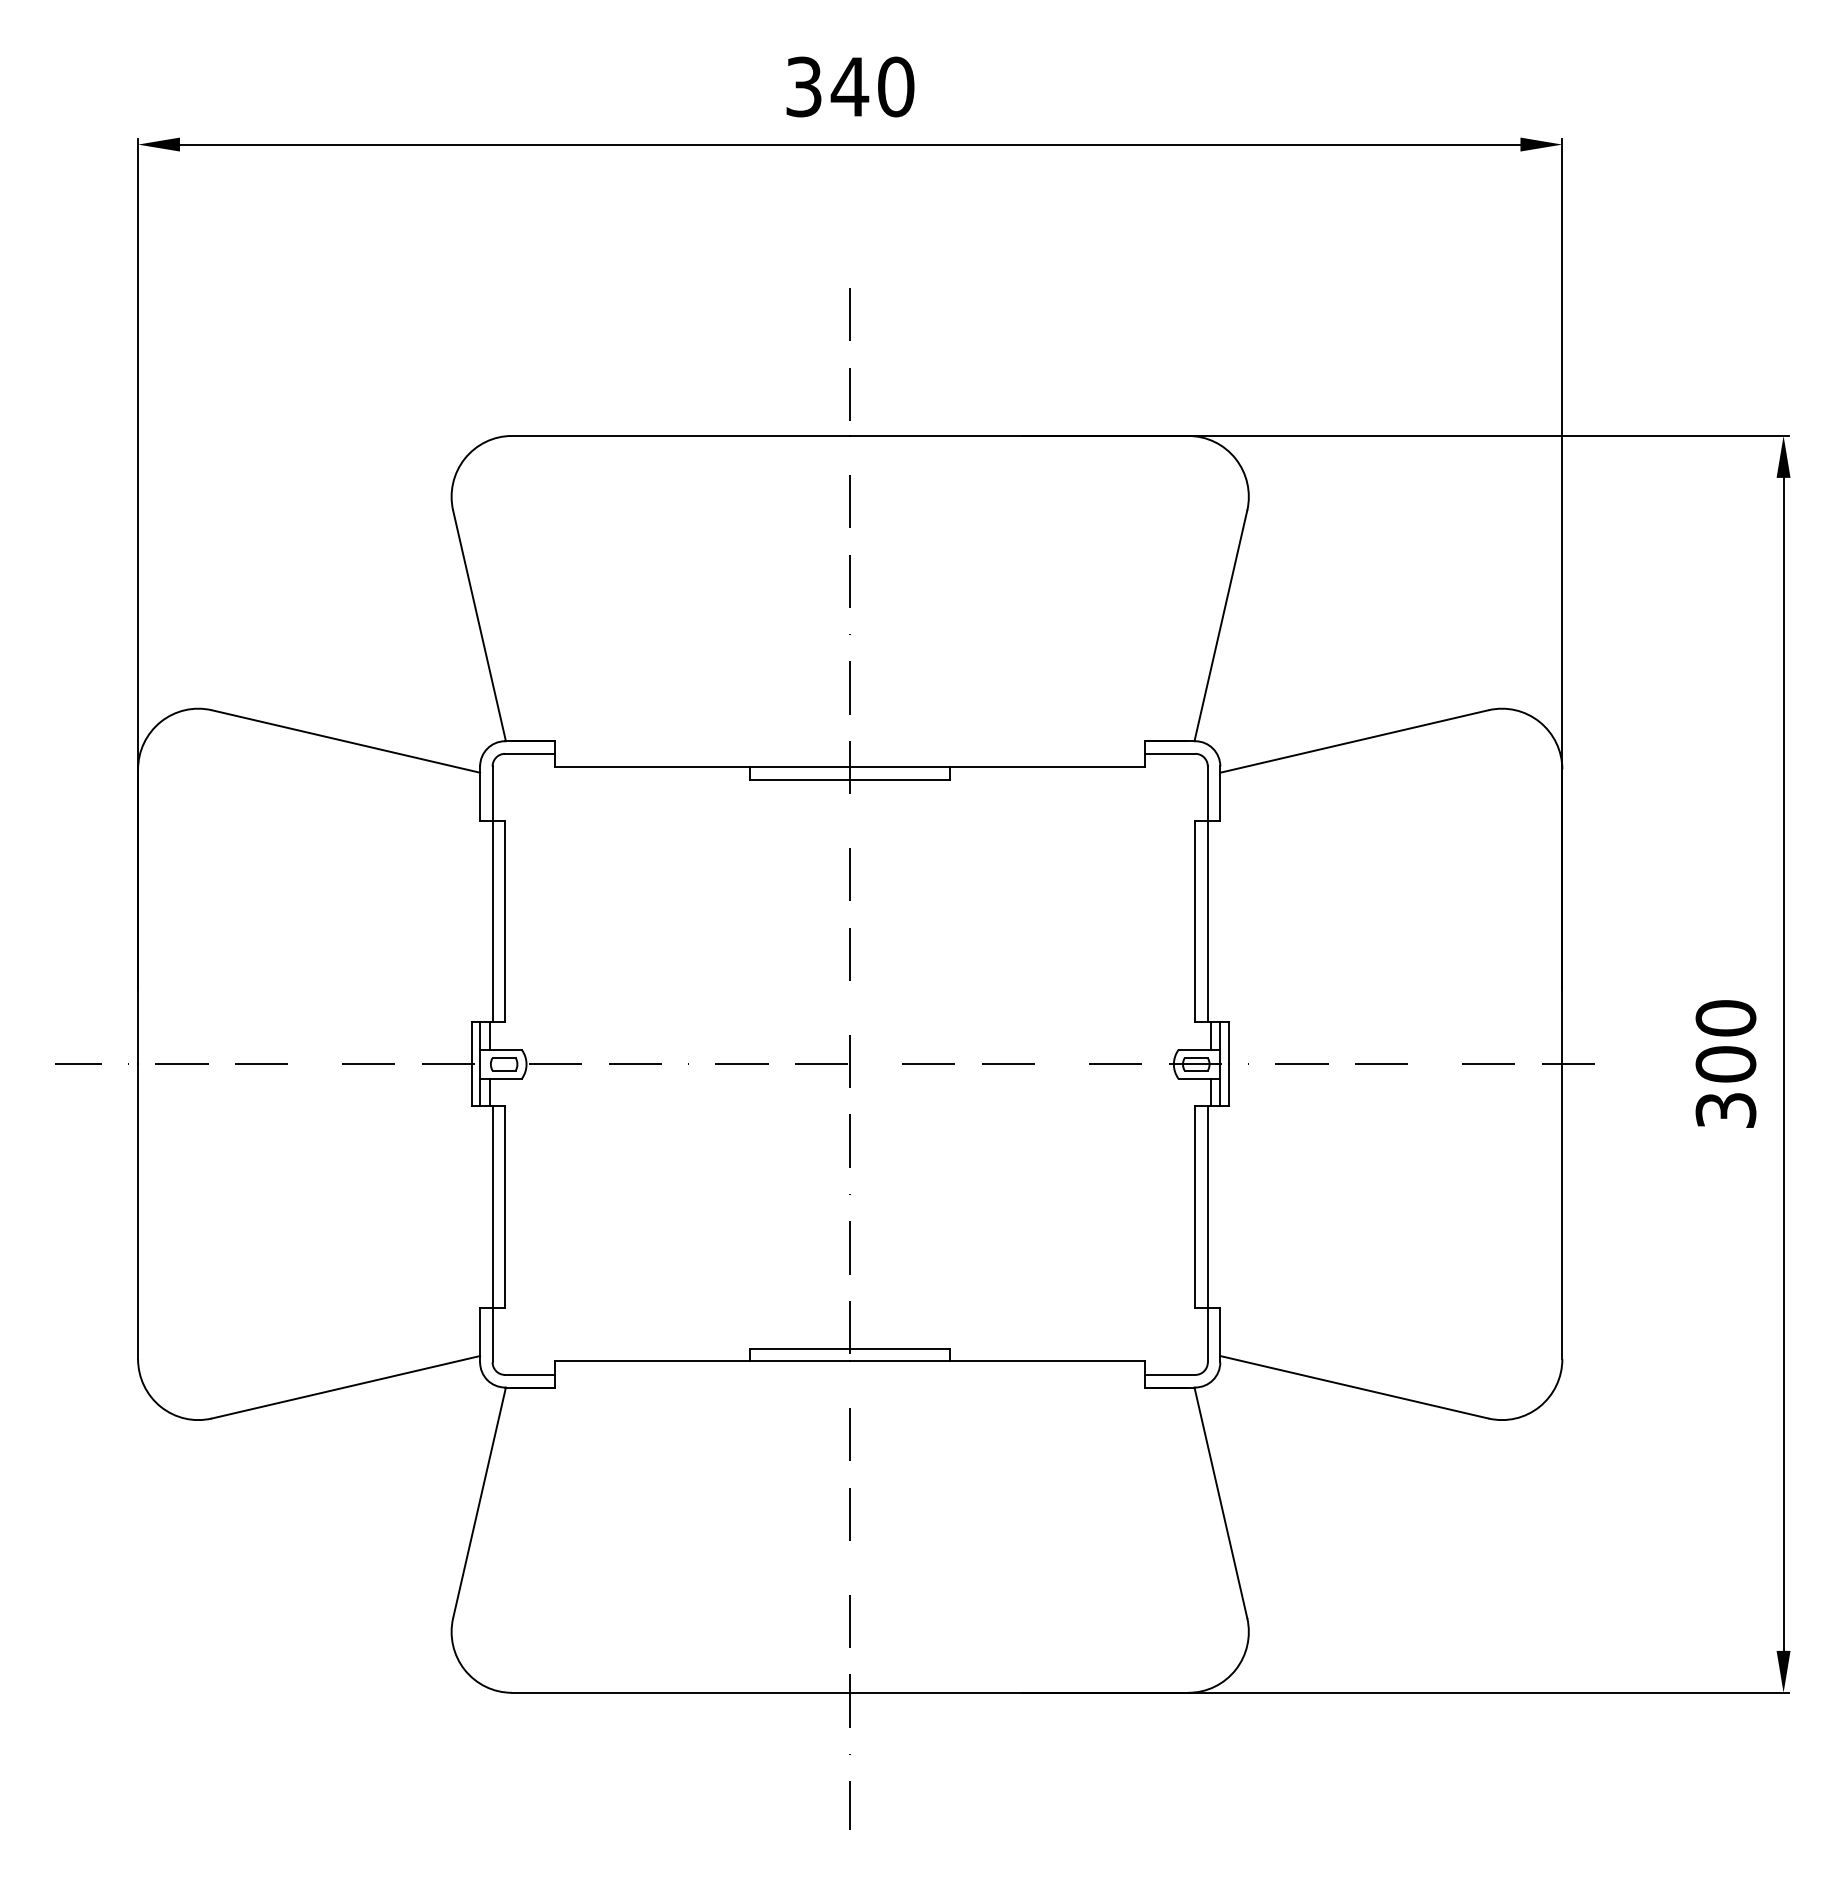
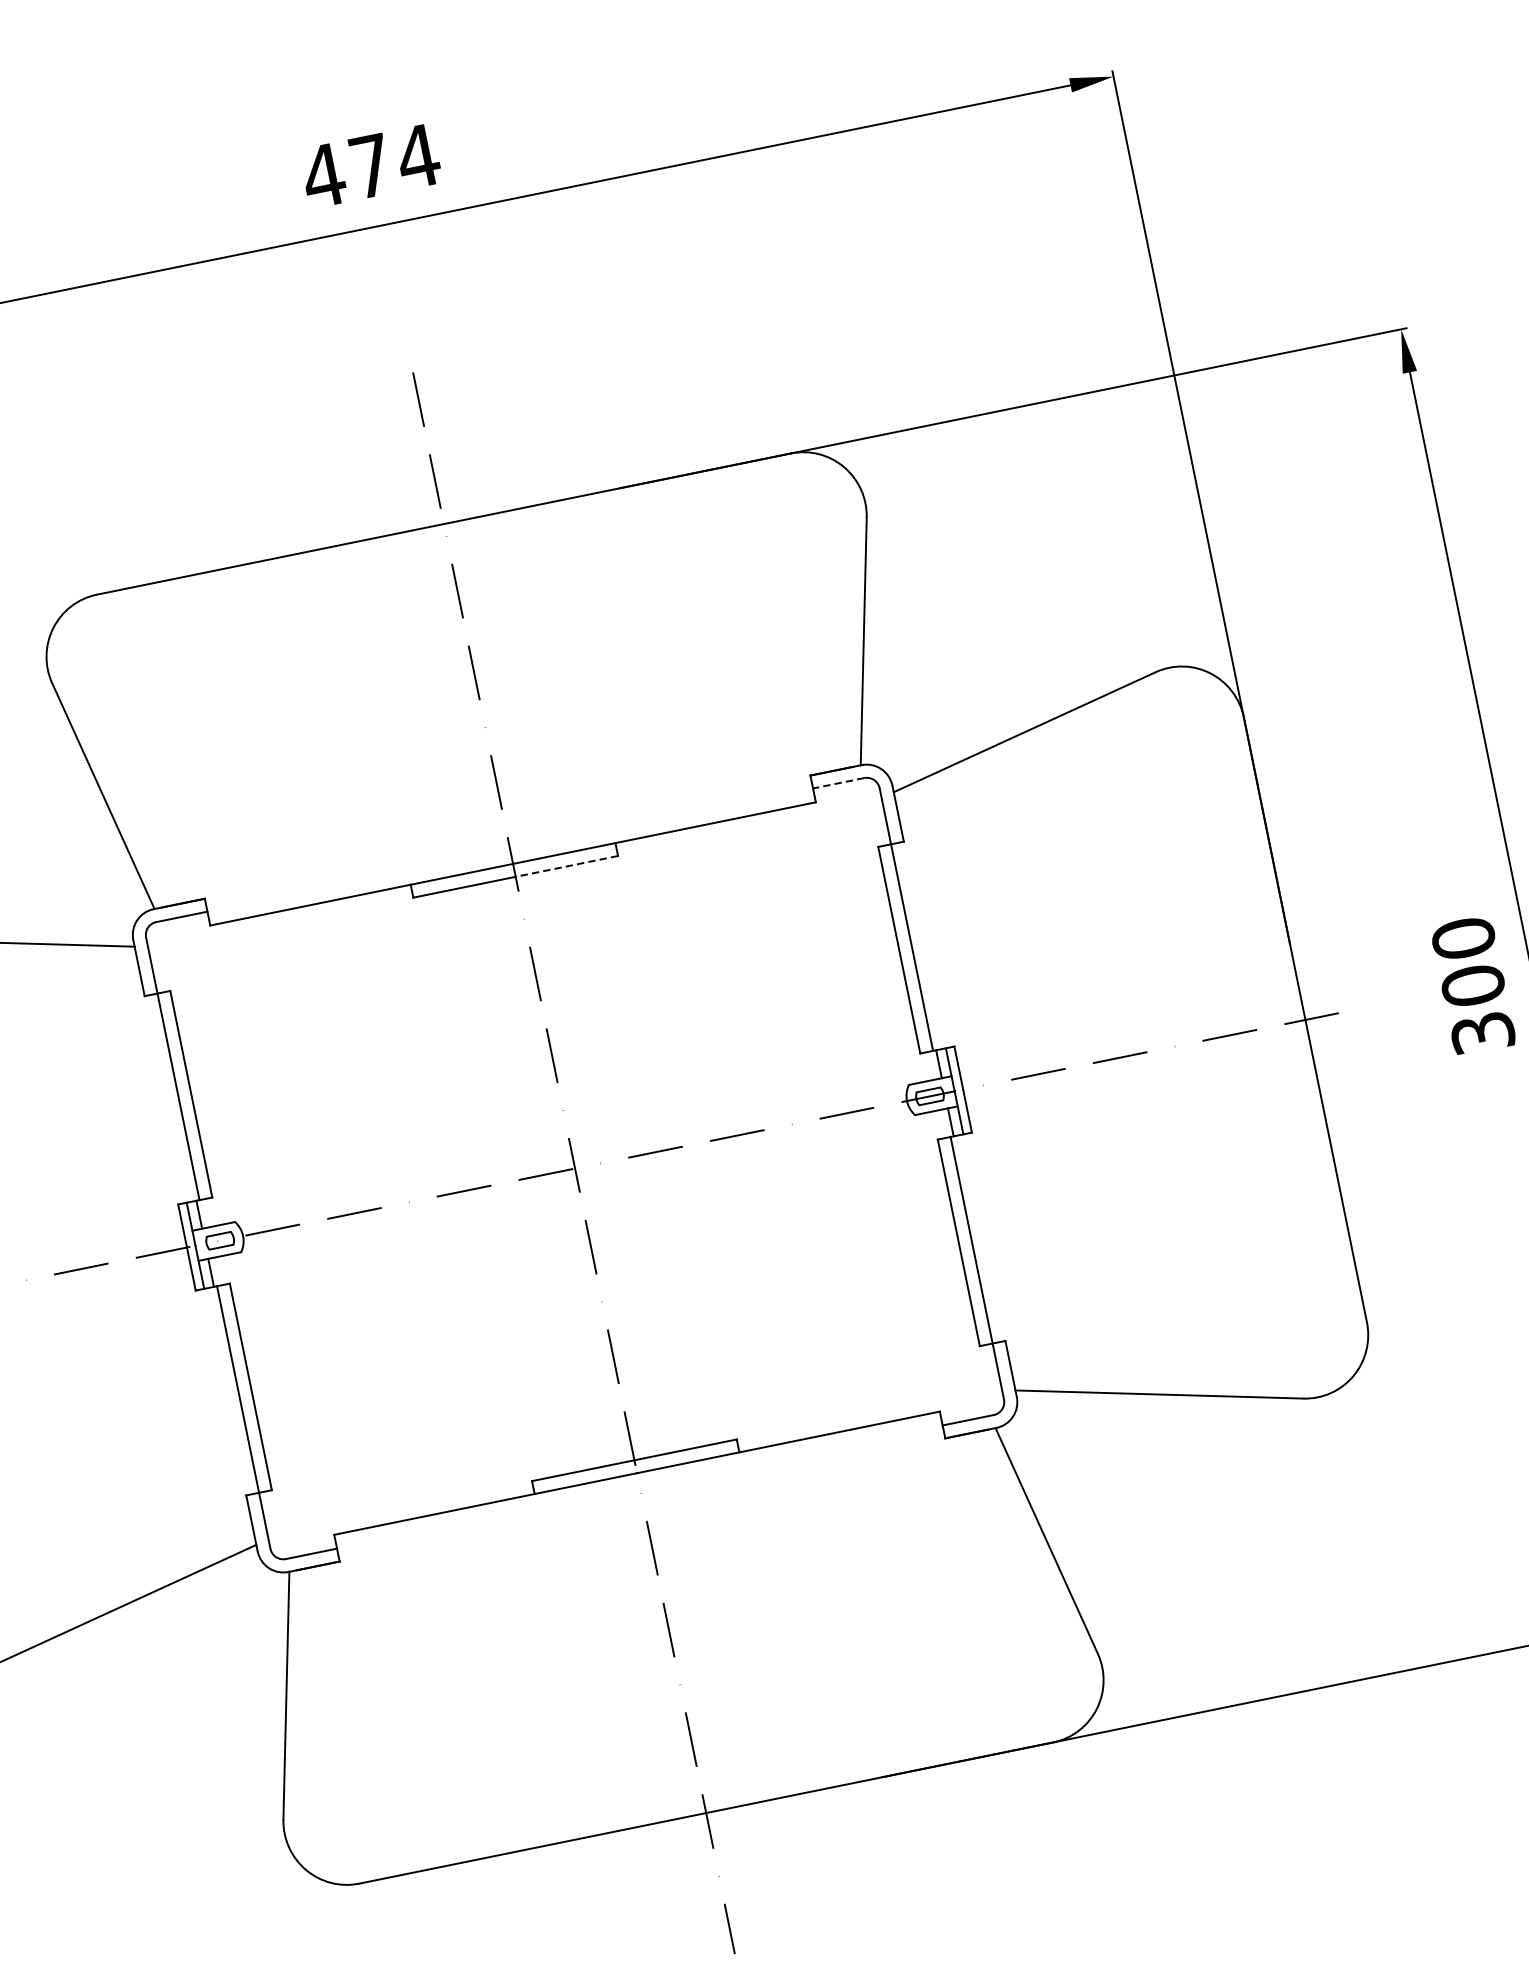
text: (849, 86) -> (370, 165), 340 -> 474
line: (1170, 753) -> (838, 782), solid -> dashed
line: (900, 779) -> (567, 865), solid -> dashed

